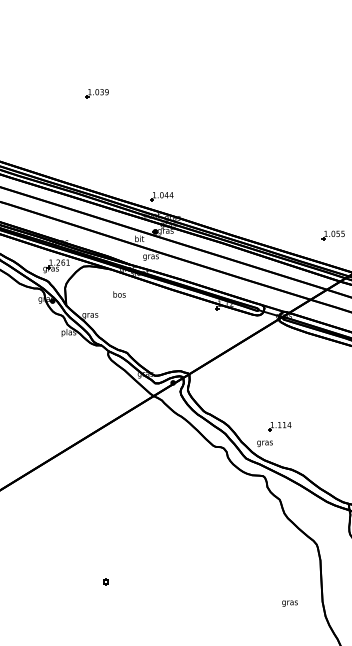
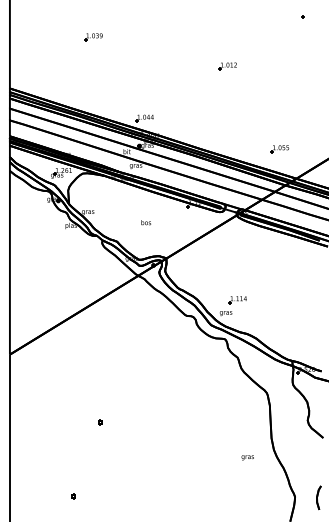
part: (266, 130) -> (227, 66), added
text: (119, 294) -> (146, 222), moved
text: (289, 603) -> (247, 457), moved

